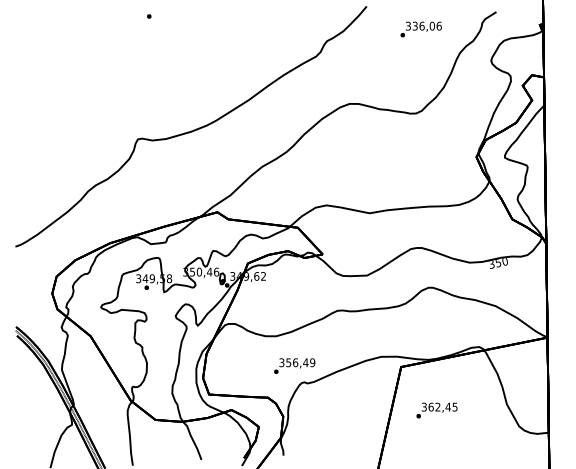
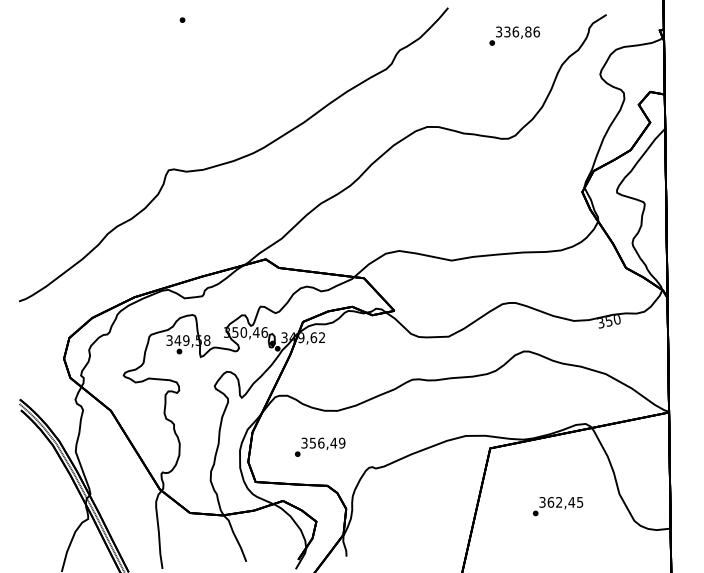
text: (432, 25) -> (528, 31), 336,06 -> 336,86
text: (294, 365) -> (320, 446), moved
text: (436, 410) -> (557, 506), moved

